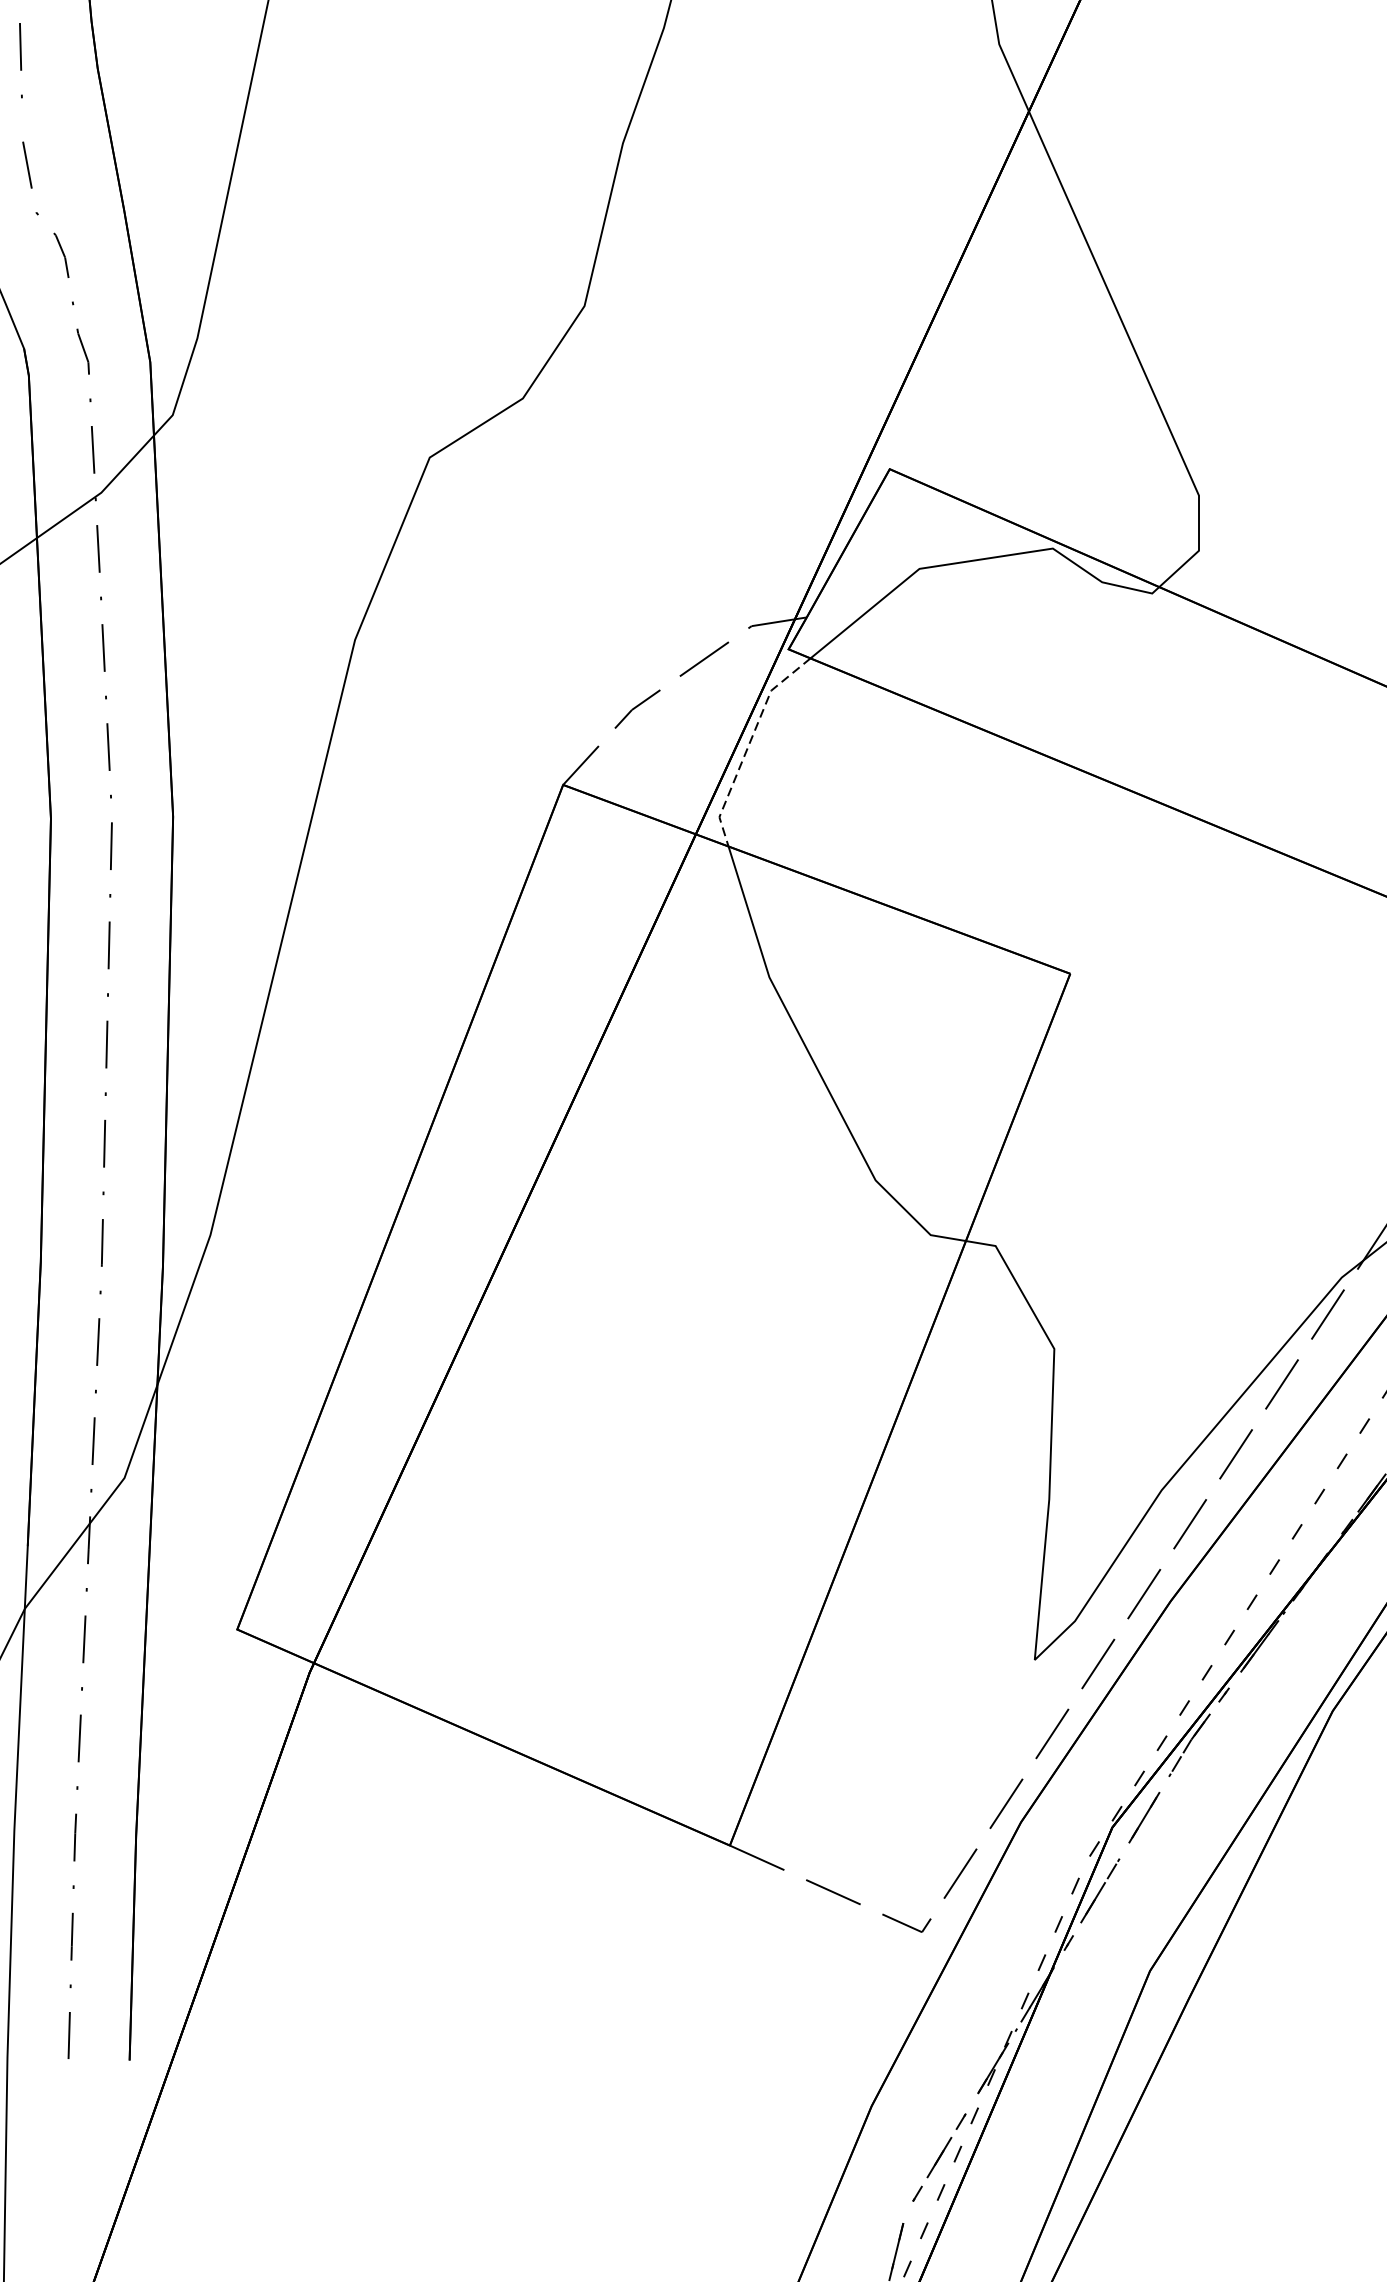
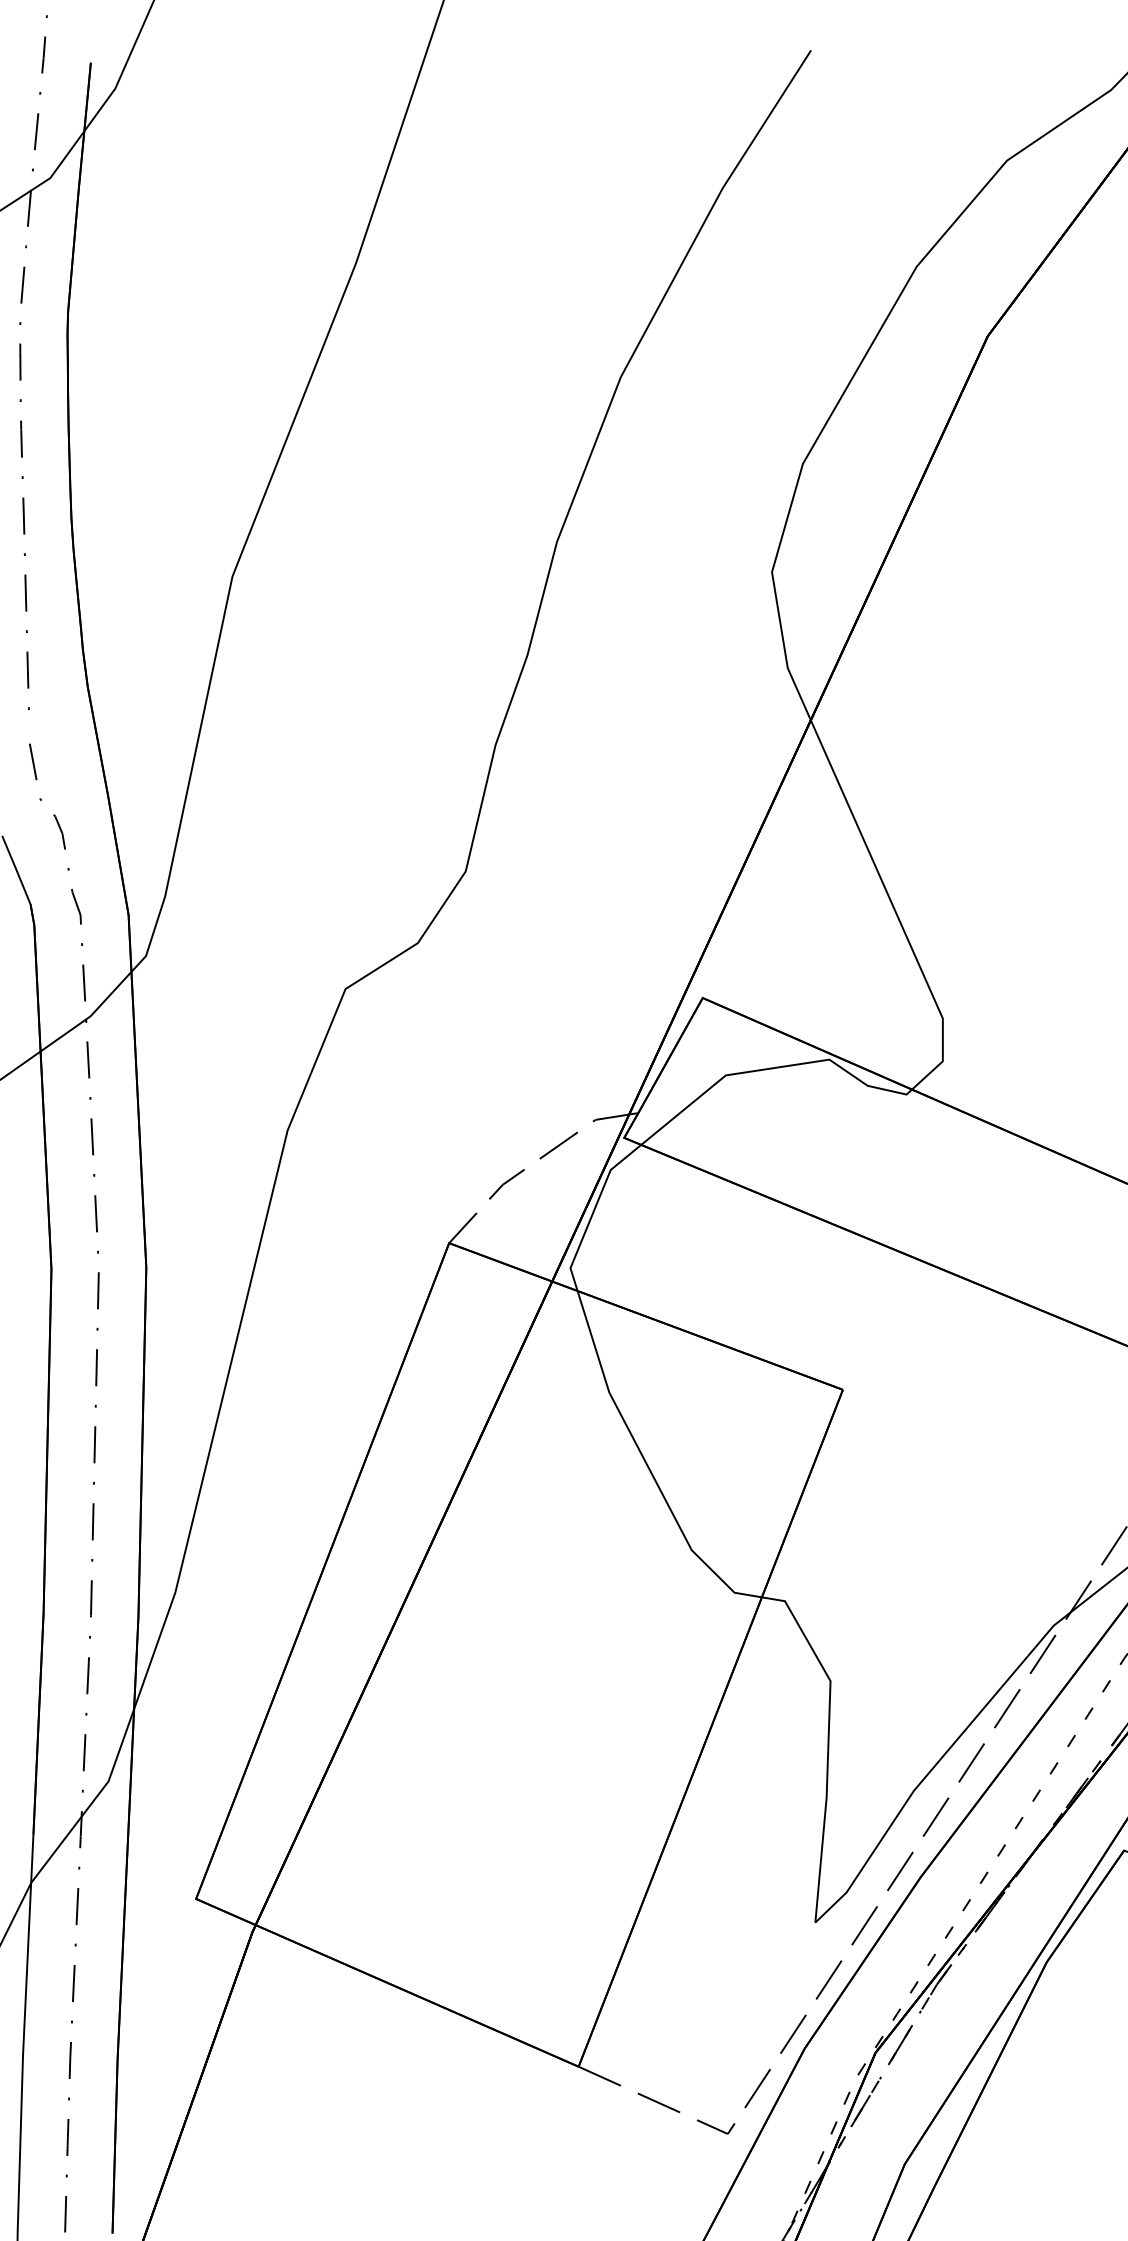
line: (749, 745) -> (593, 1212), dashed -> solid

